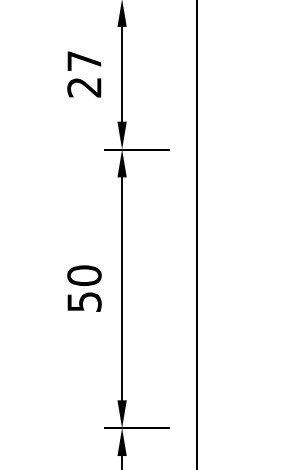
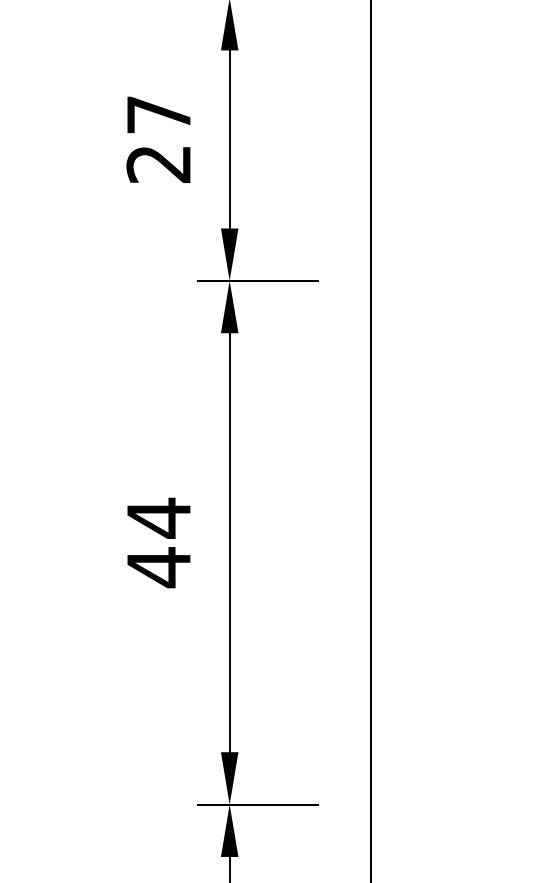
text: (84, 288) -> (158, 542), 50 -> 44

